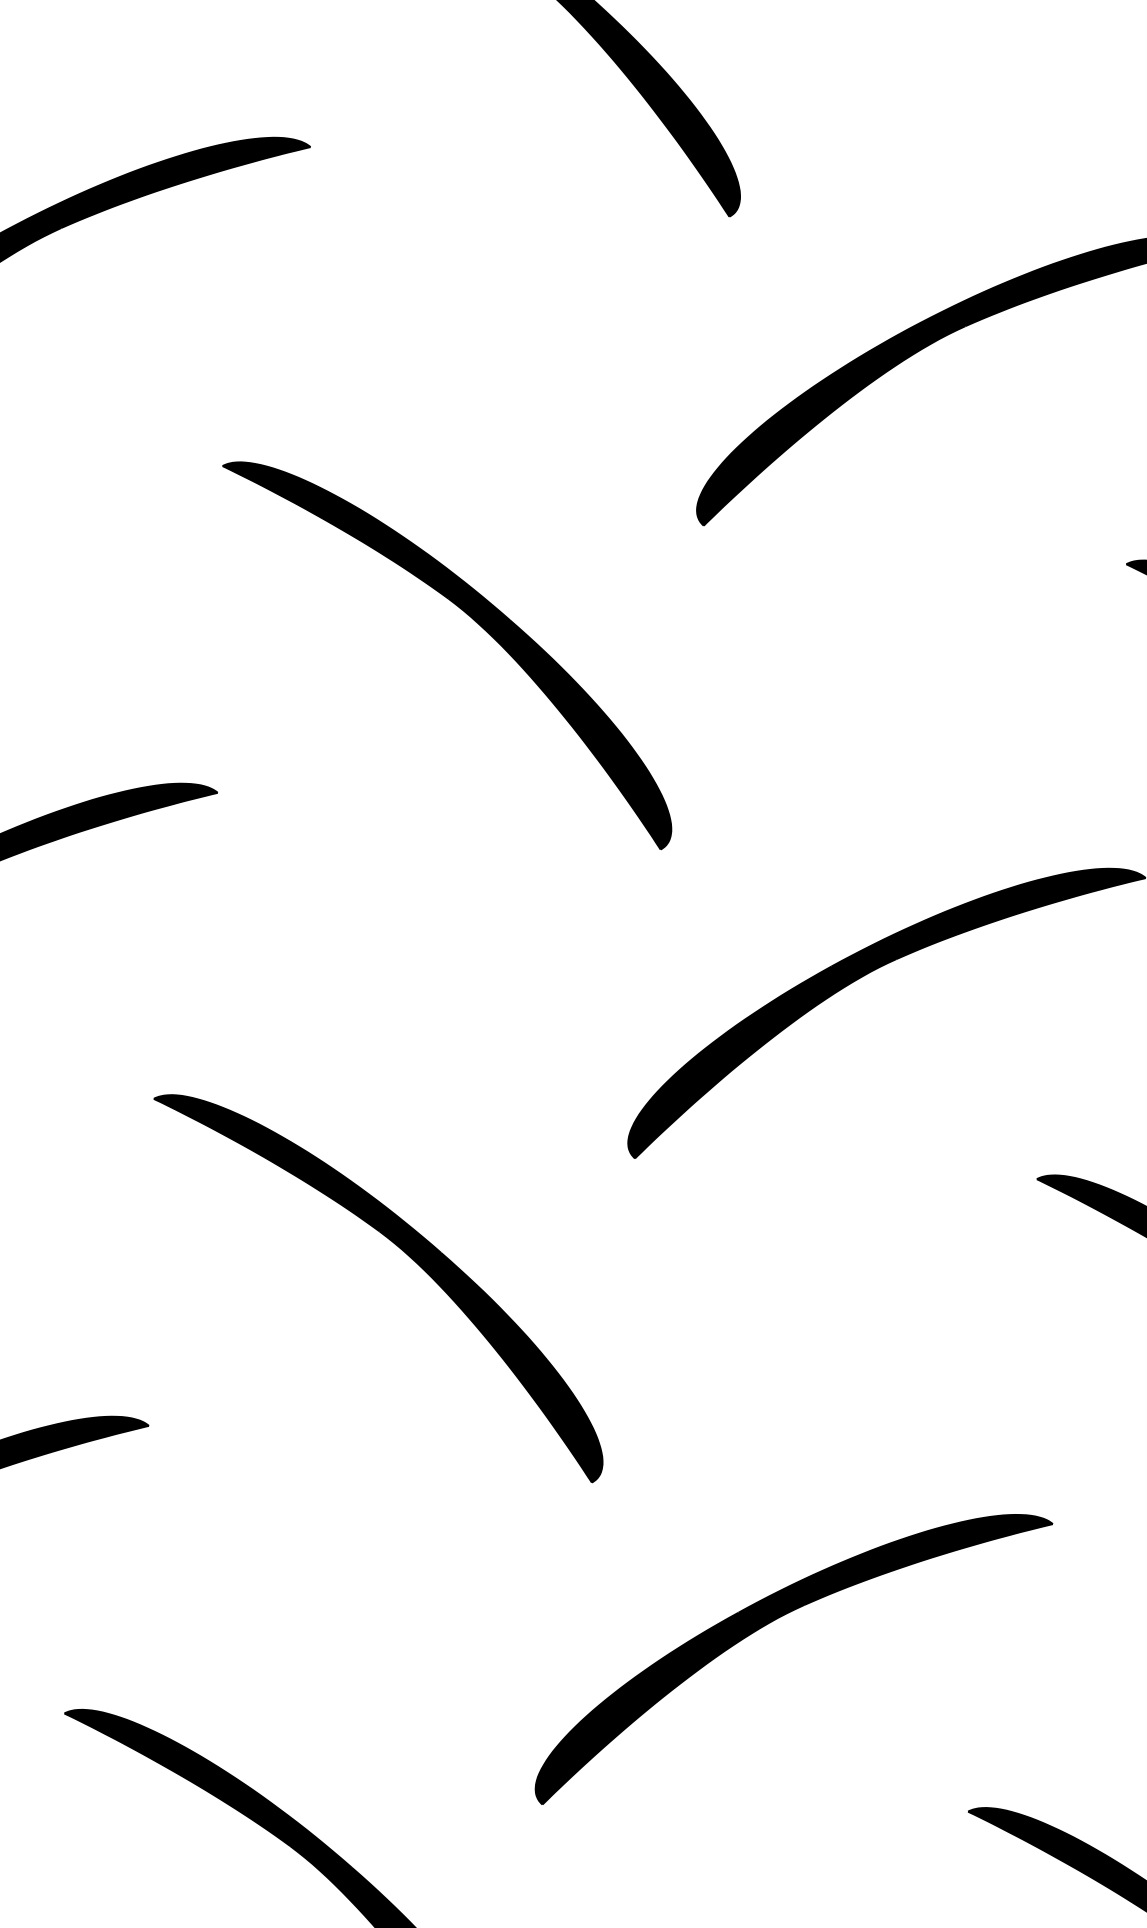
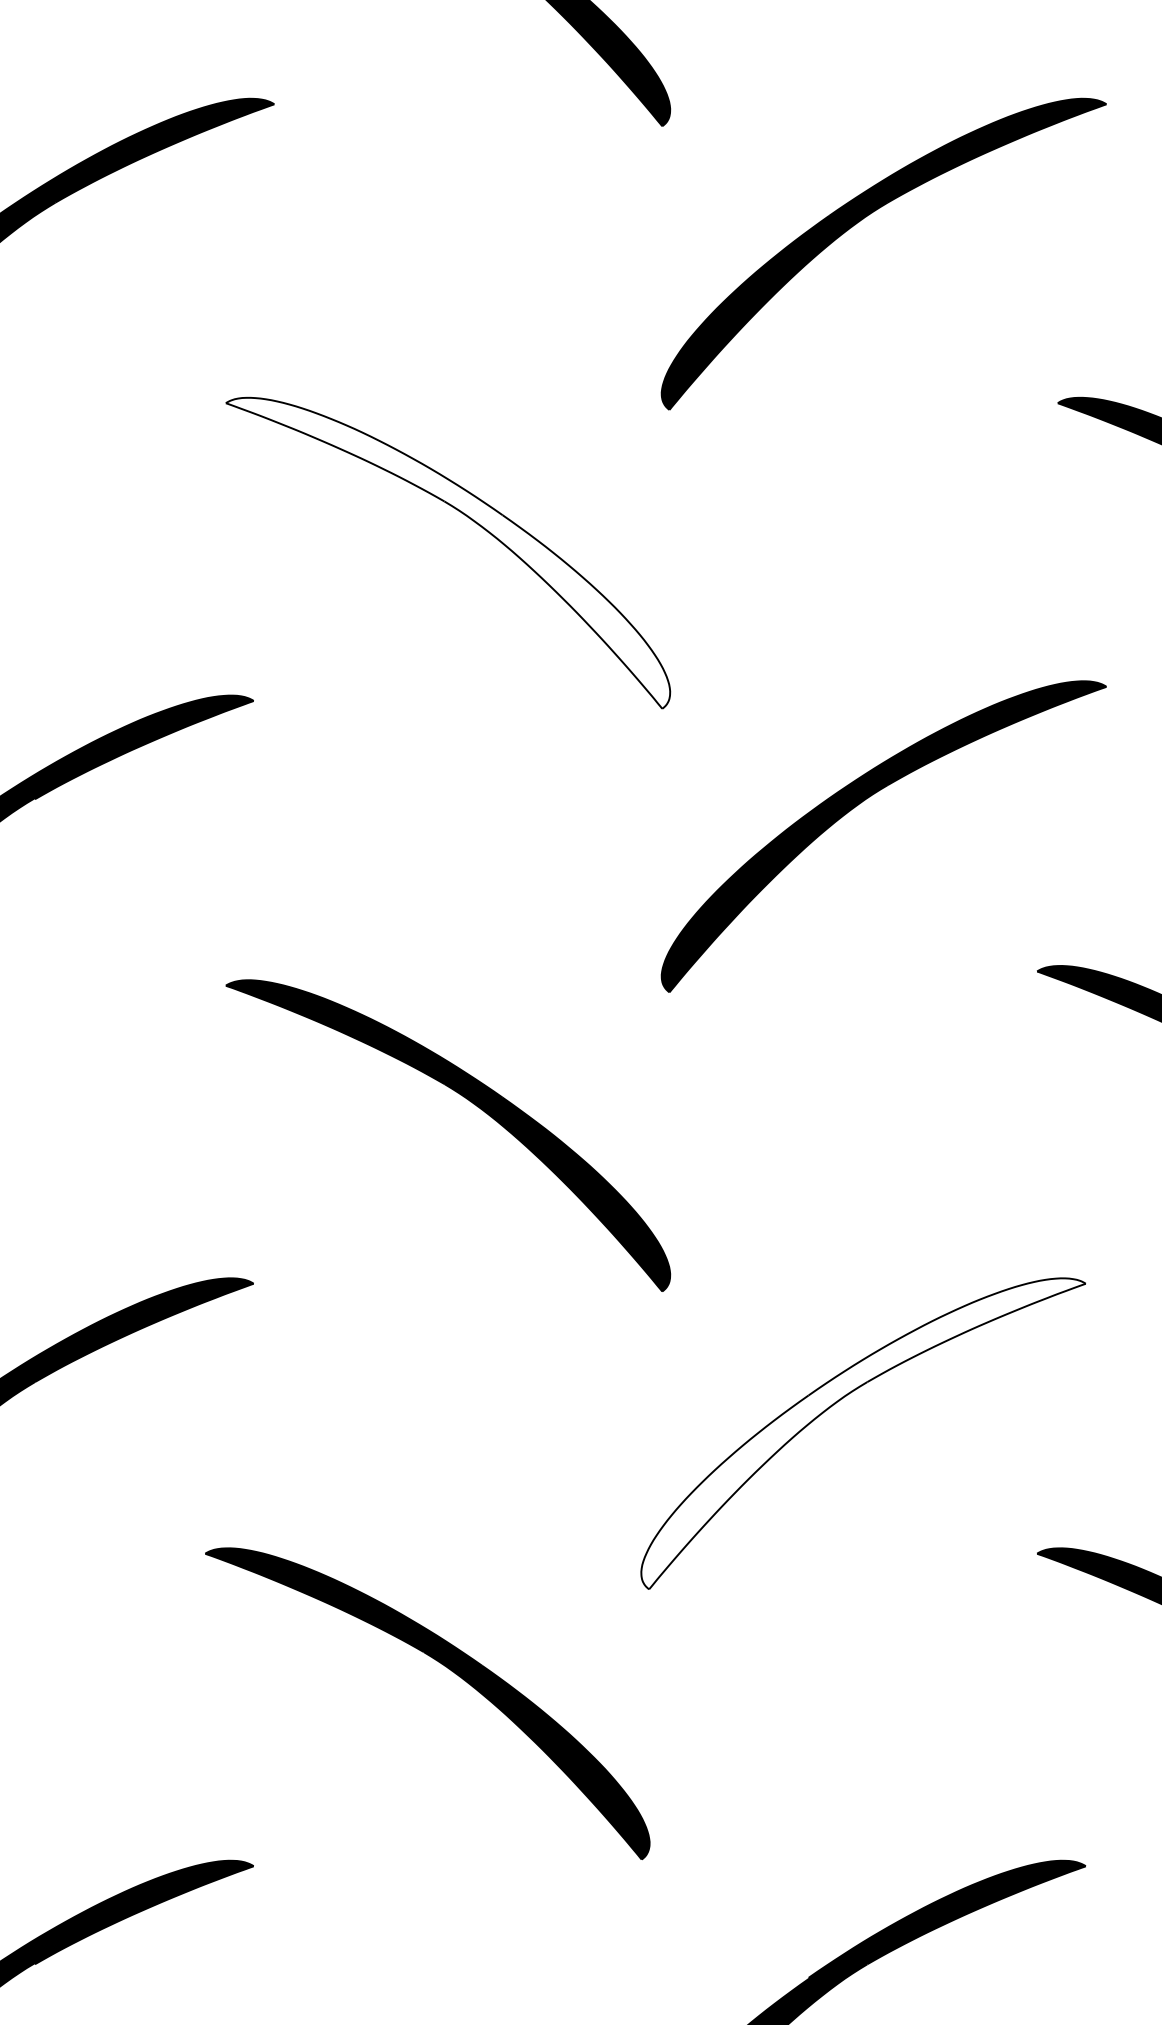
fill: (445, 654) -> (447, 552), removed
fill: (793, 1660) -> (863, 1433), removed

